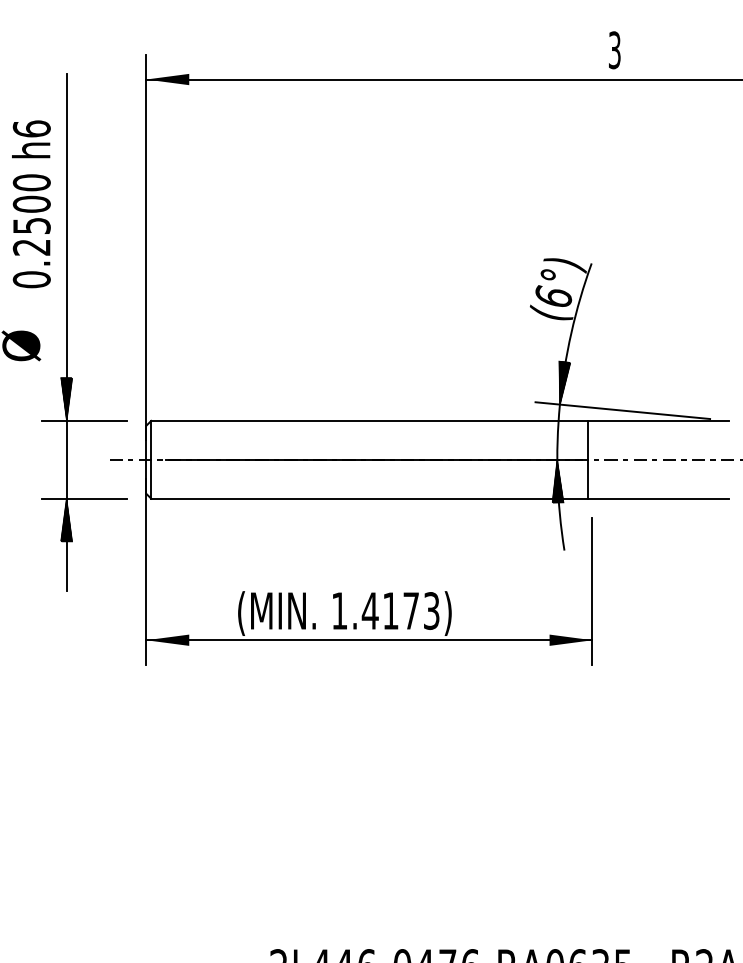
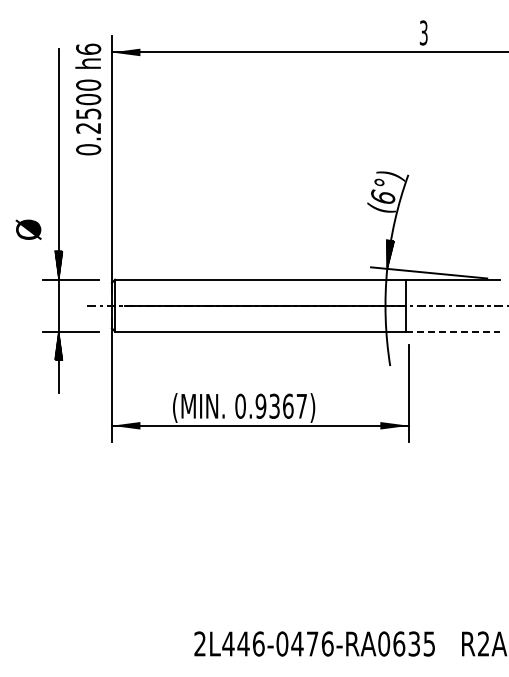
text: (31, 204) -> (88, 99), moved
hatch: (557, 480) -> (385, 319), removed
line: (659, 498) -> (453, 331), solid -> dashed
text: (384, 609) -> (270, 405), 1.4173) -> 0.9367)

